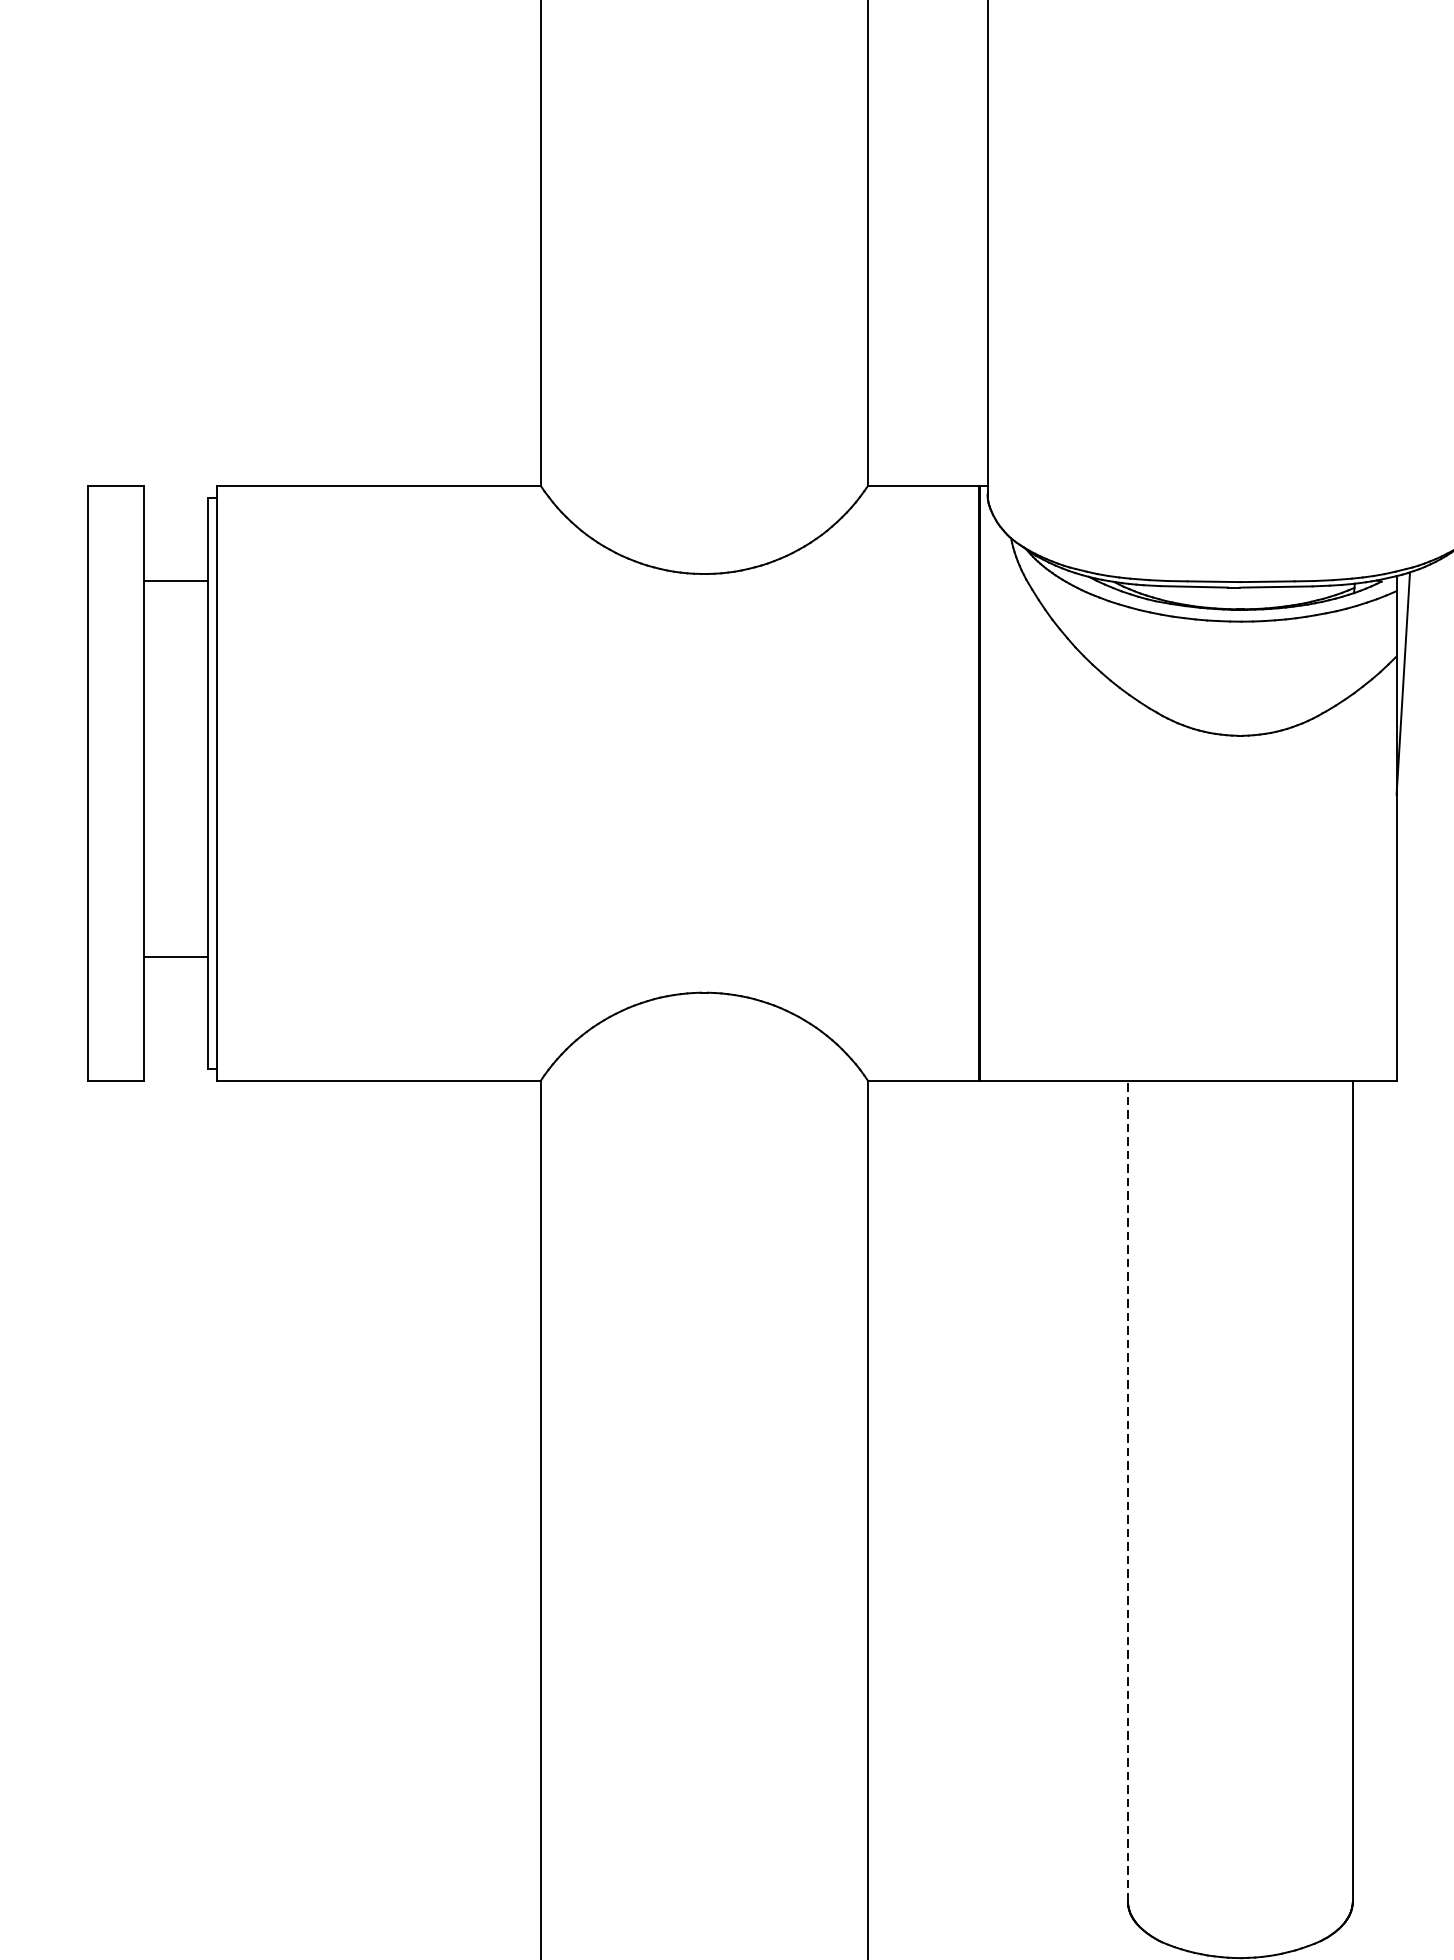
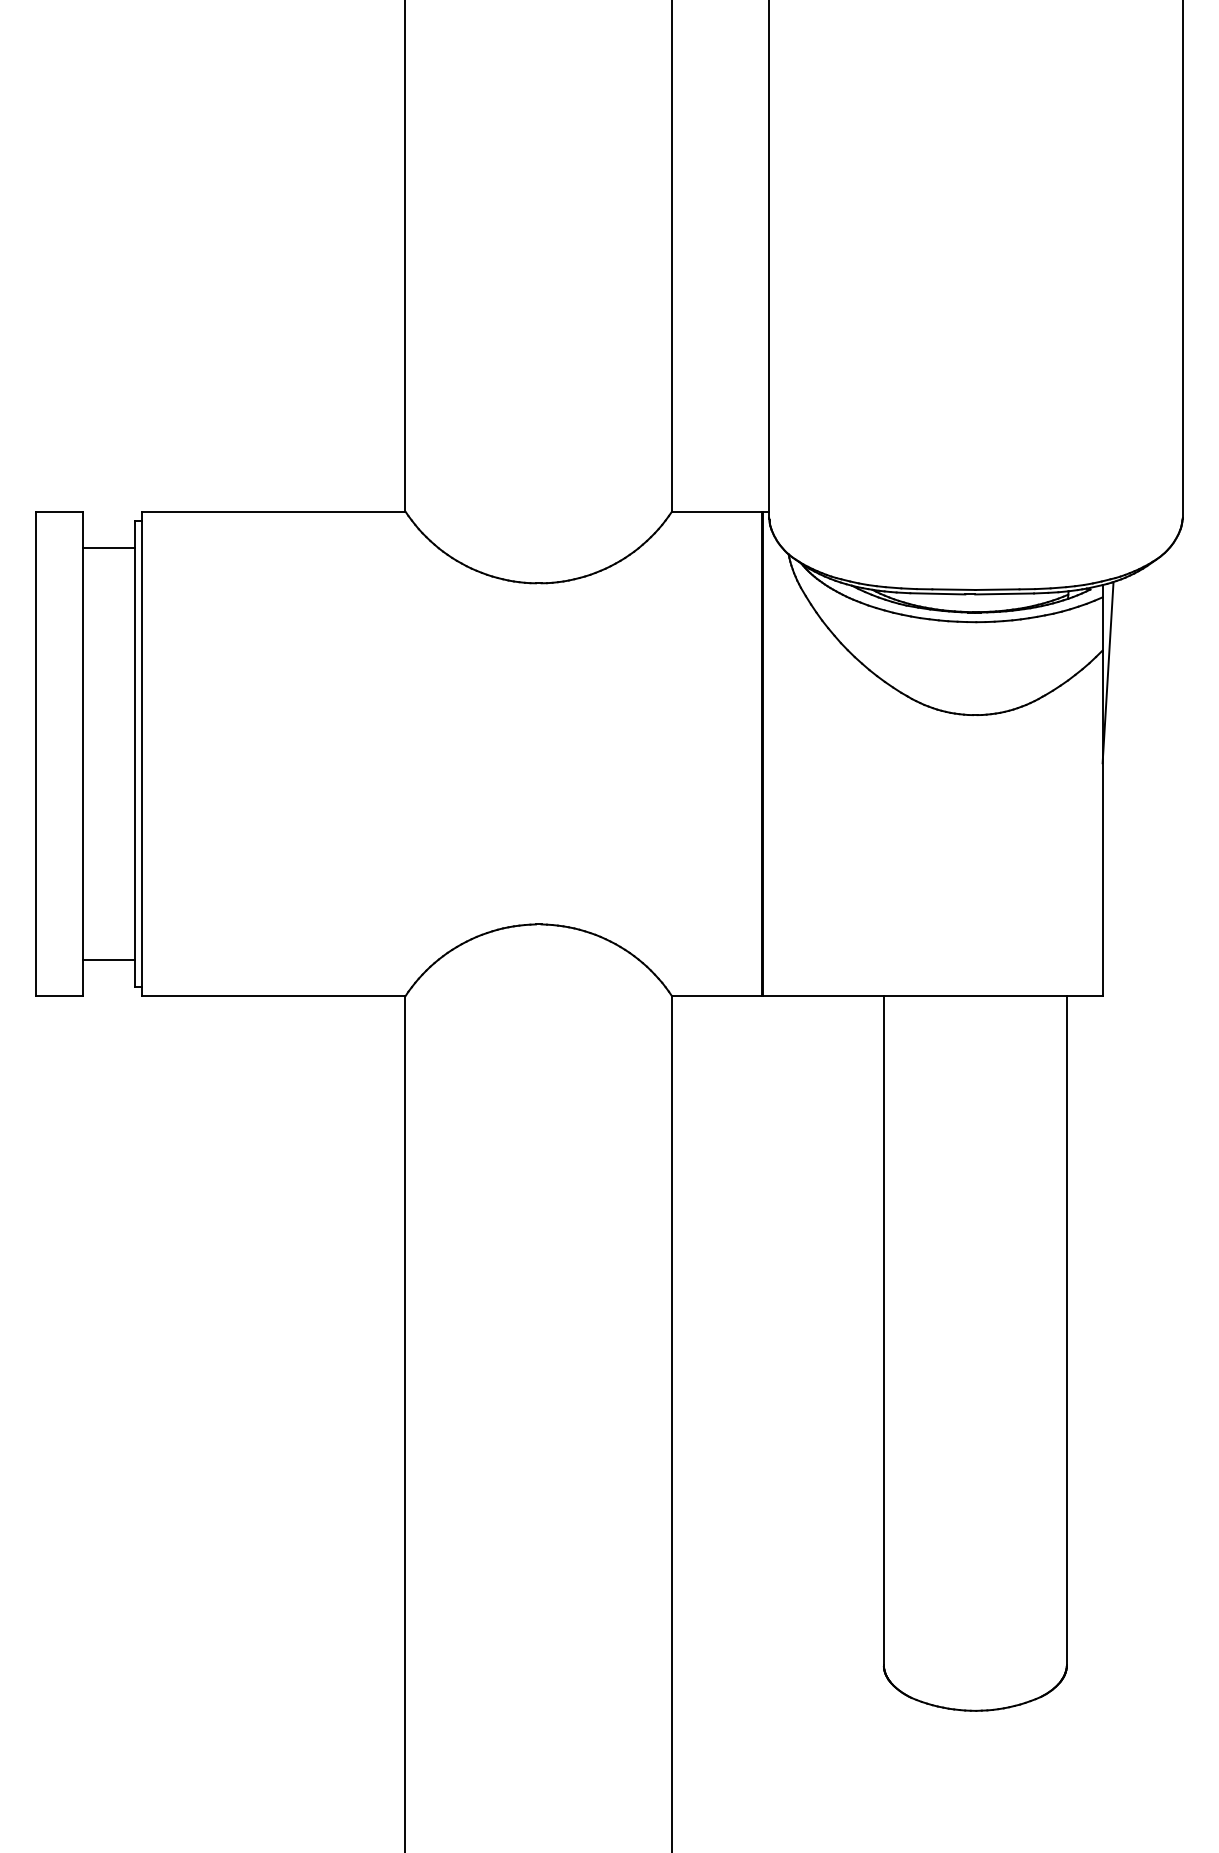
line: (176, 580) -> (108, 547), moved
line: (176, 957) -> (108, 960), moved
line: (1127, 1491) -> (883, 1330), dashed -> solid

